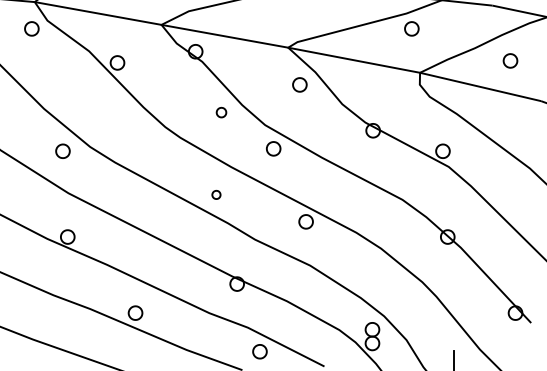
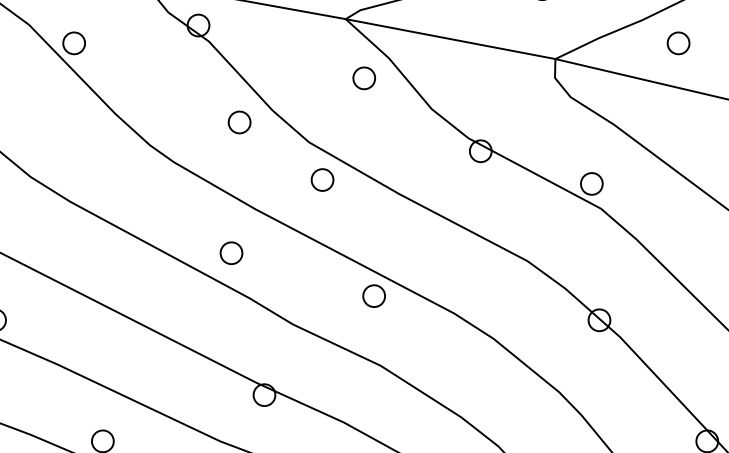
part: (510, 60) -> (678, 42), moved
part: (221, 112) -> (239, 122), size x1.43
part: (216, 194) -> (231, 252), size x1.67

